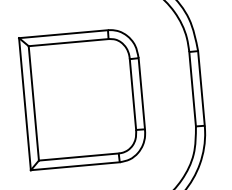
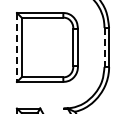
line: (192, 91) -> (104, 48), solid -> dashed
line: (24, 106) -> (16, 48), solid -> dashed

